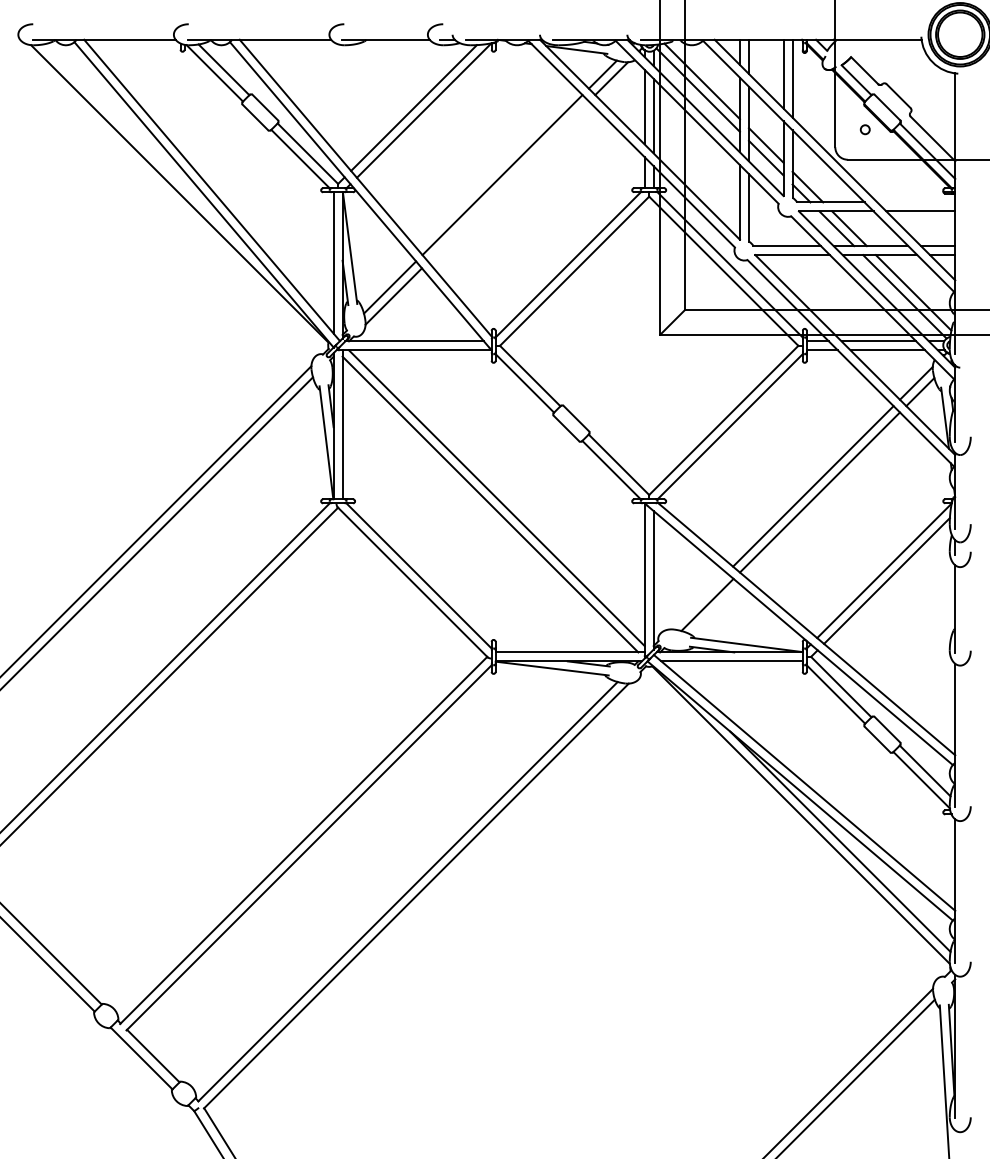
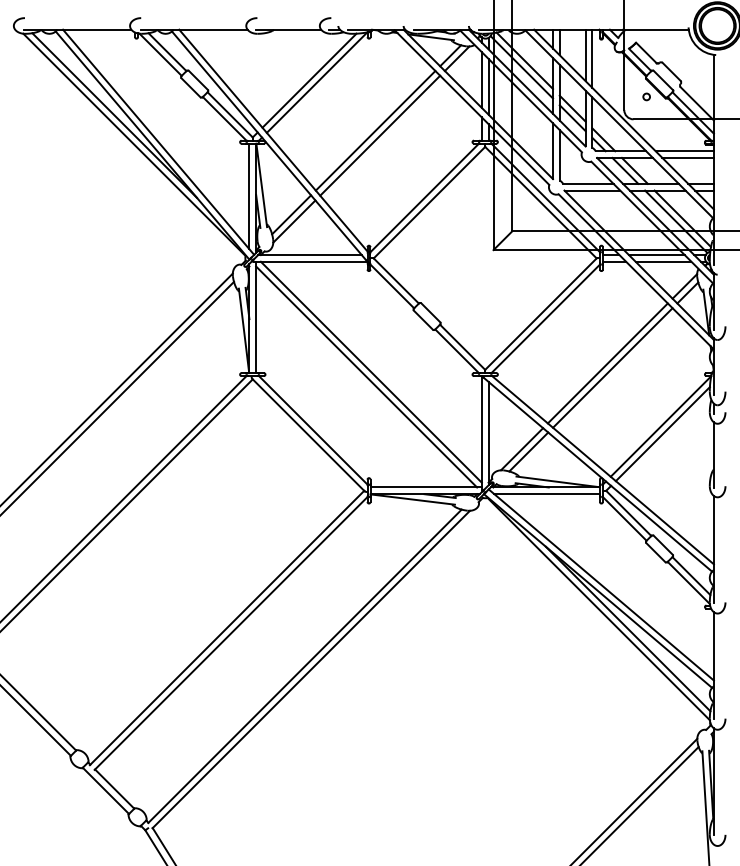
line: (153, 154) -> (114, 115), added
line: (508, 181) -> (380, 135), added
line: (916, 202) -> (684, 151), added
line: (698, 601) -> (522, 449), added

